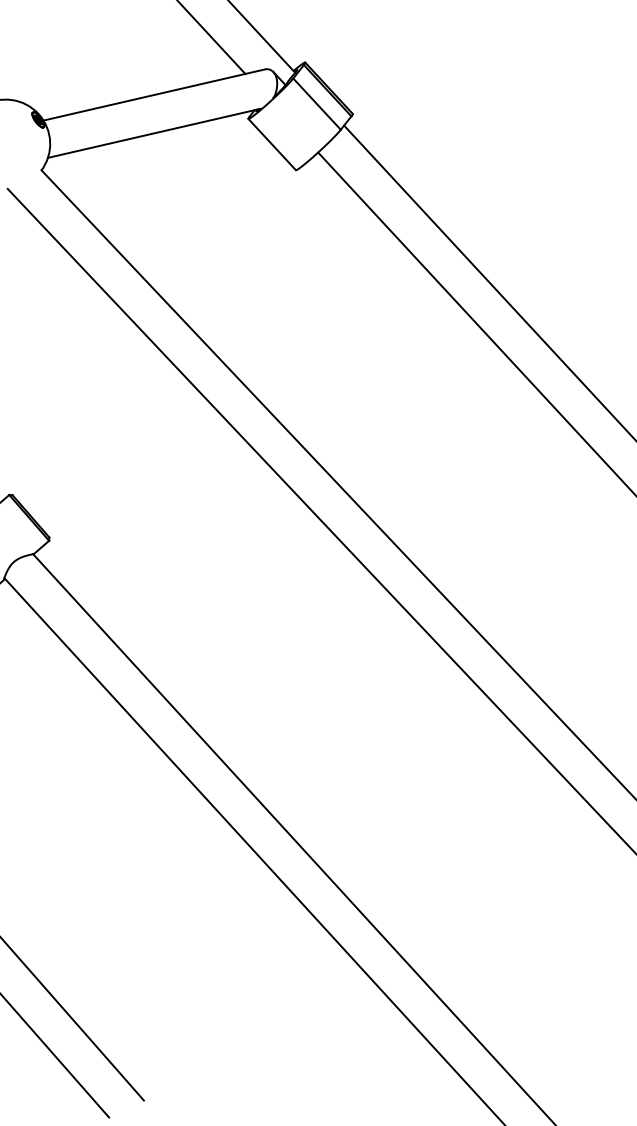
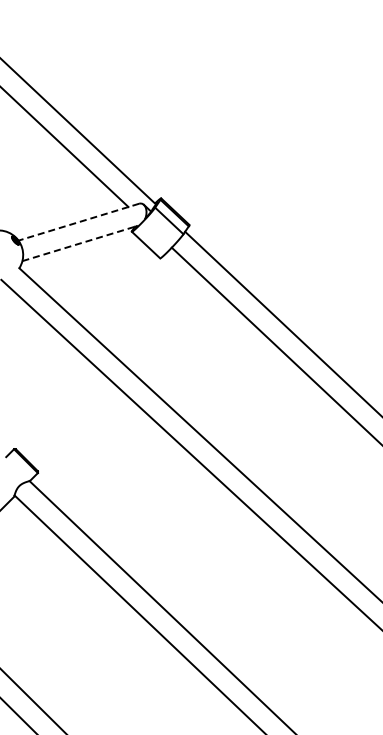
line: (153, 95) -> (78, 222), solid -> dashed
line: (154, 133) -> (80, 243), solid -> dashed

